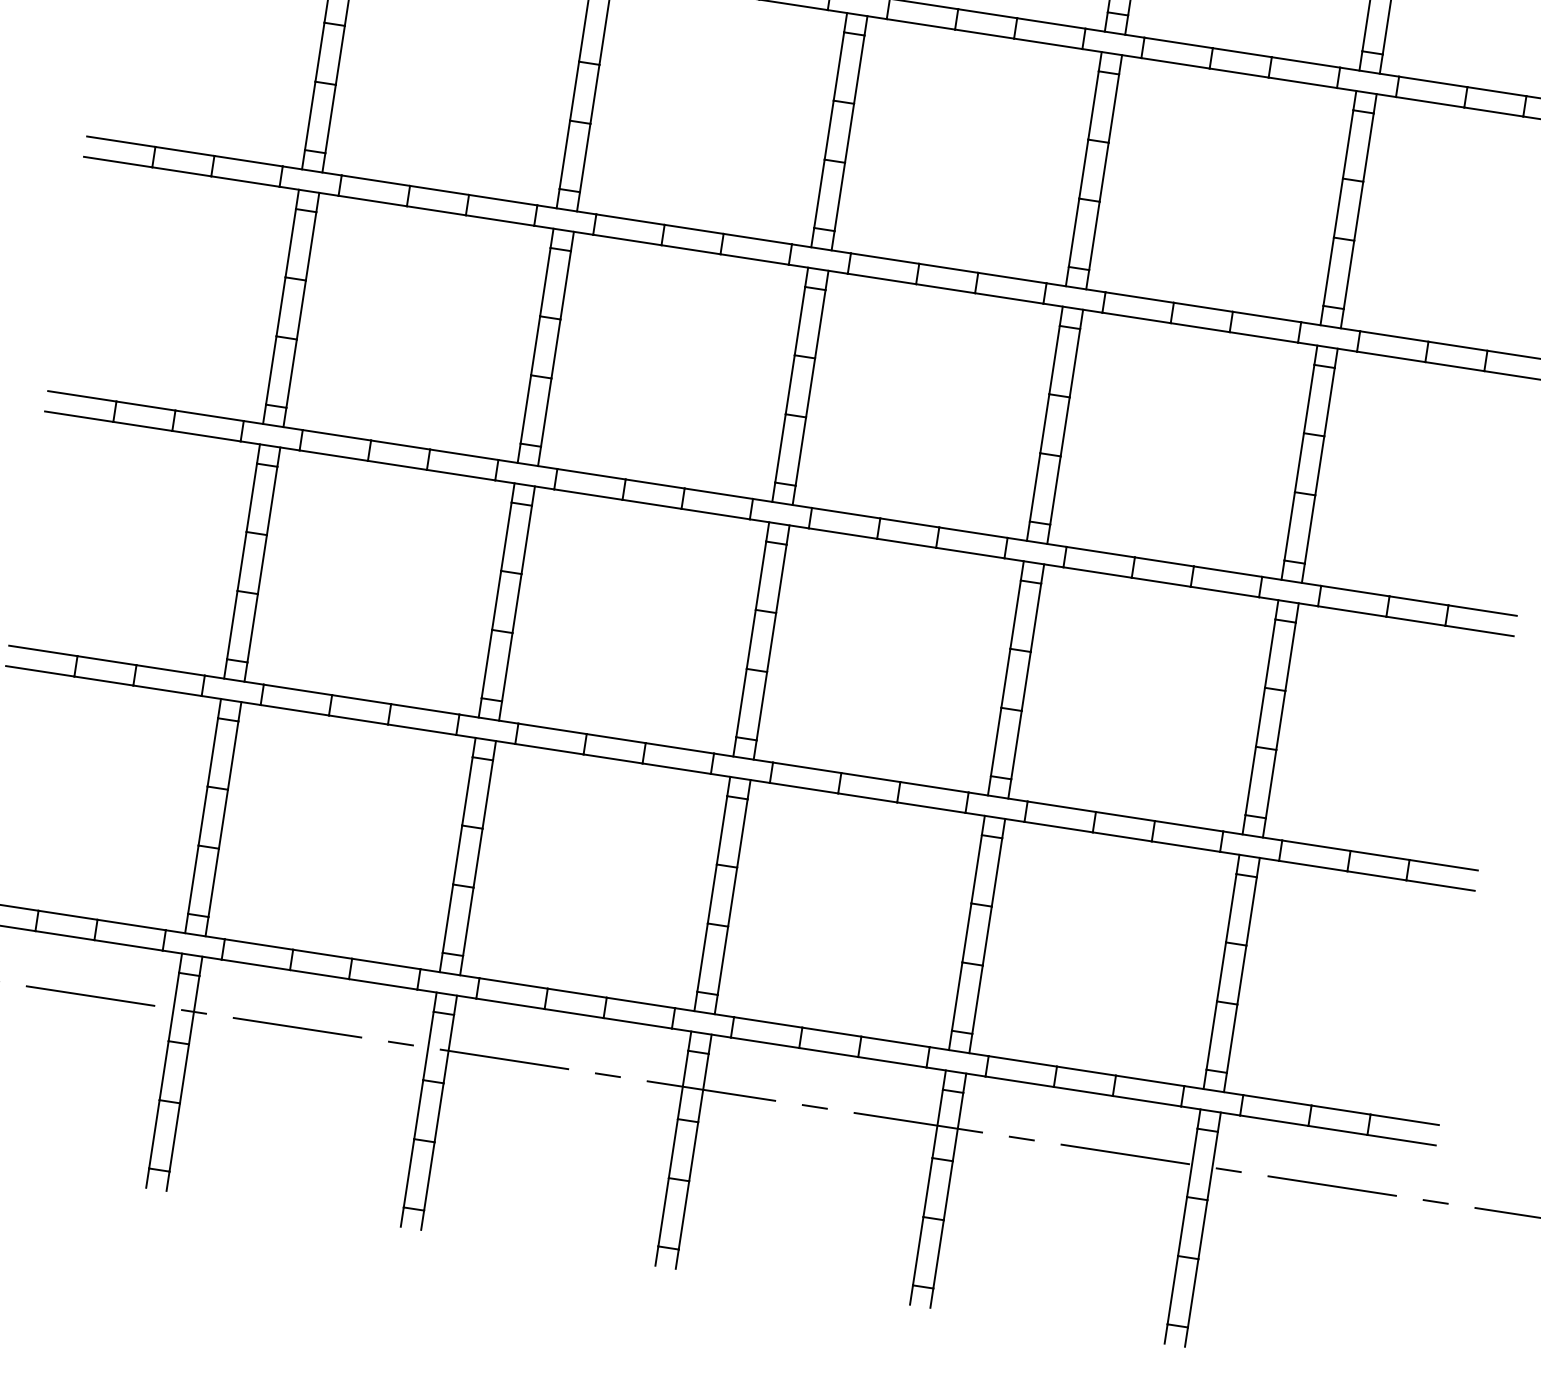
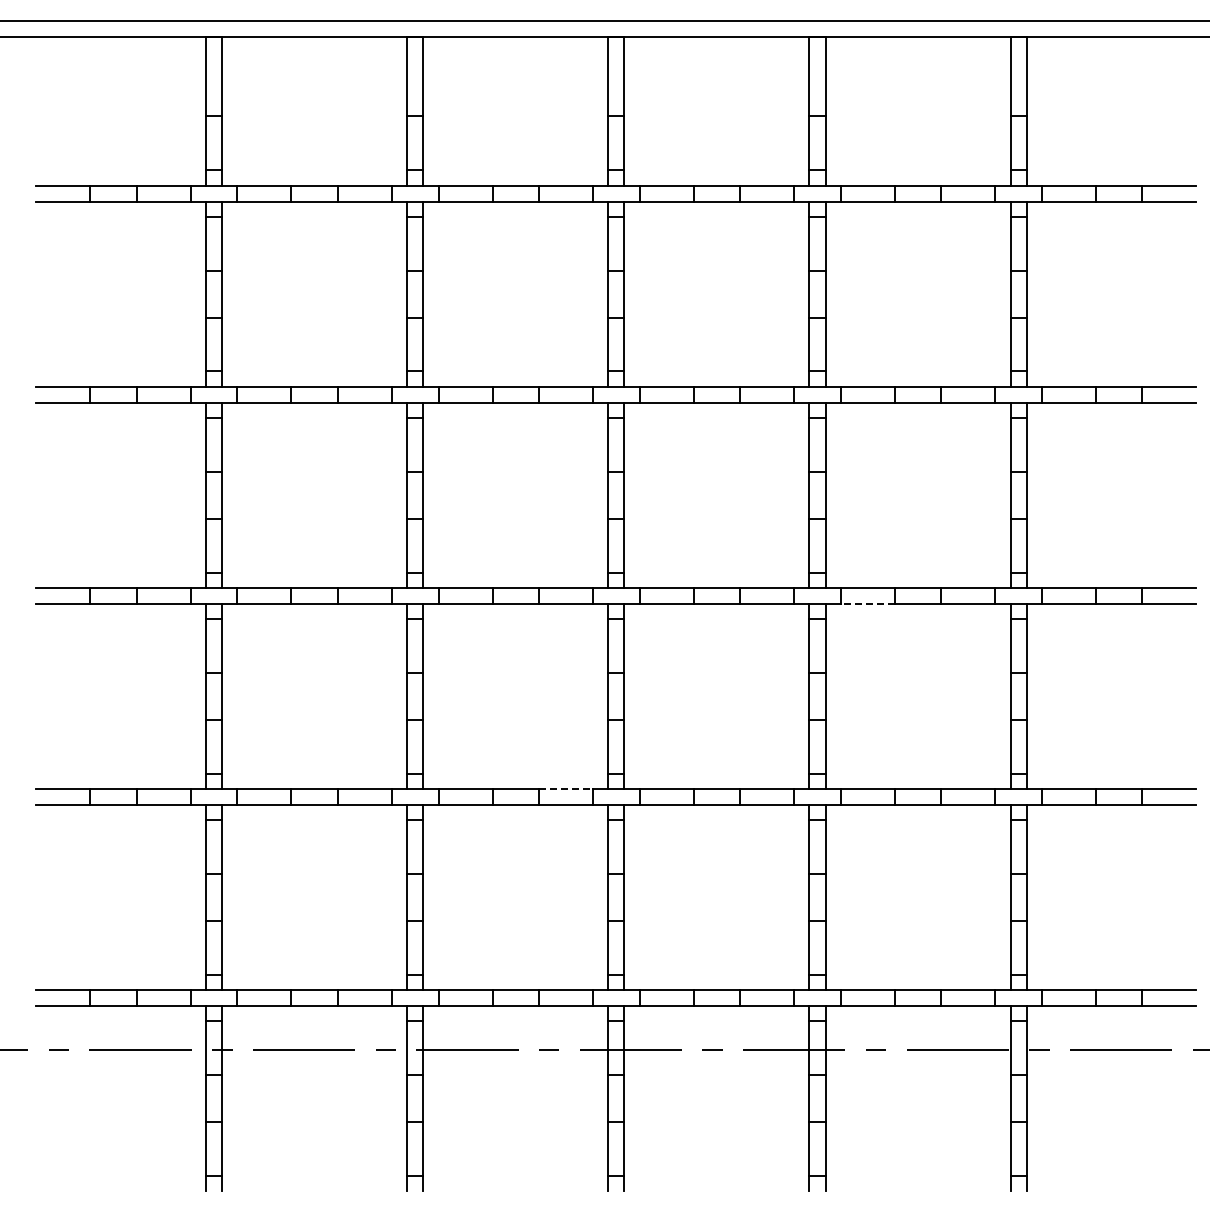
line: (1097, 571) -> (867, 603), solid -> dashed
line: (680, 747) -> (566, 788), solid -> dashed

